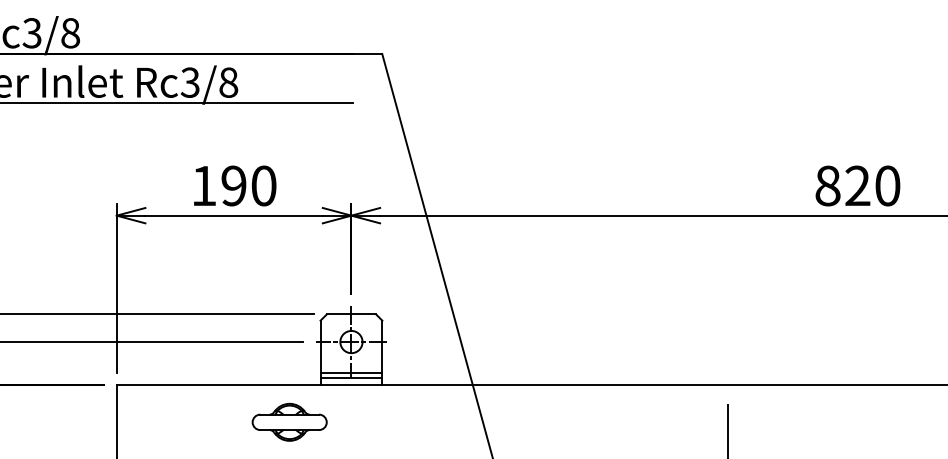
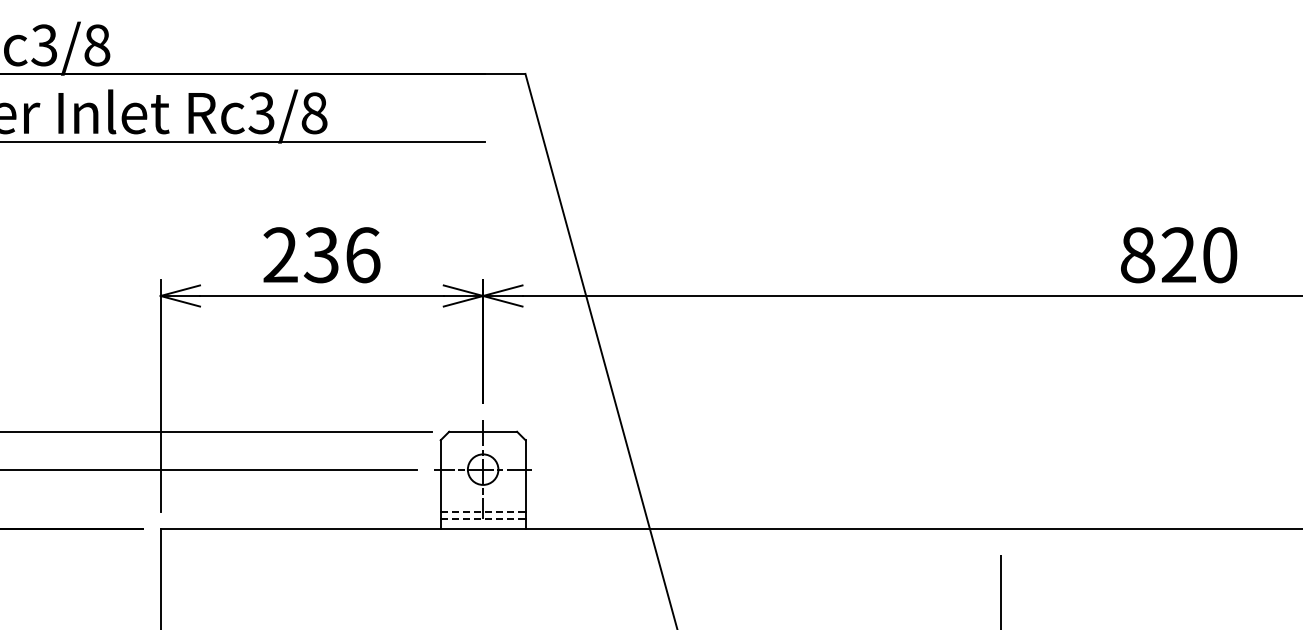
text: (233, 186) -> (321, 255), 190 -> 236
line: (351, 372) -> (483, 511), solid -> dashed
line: (351, 378) -> (483, 519), solid -> dashed
part: (289, 422) -> (398, 579), removed

